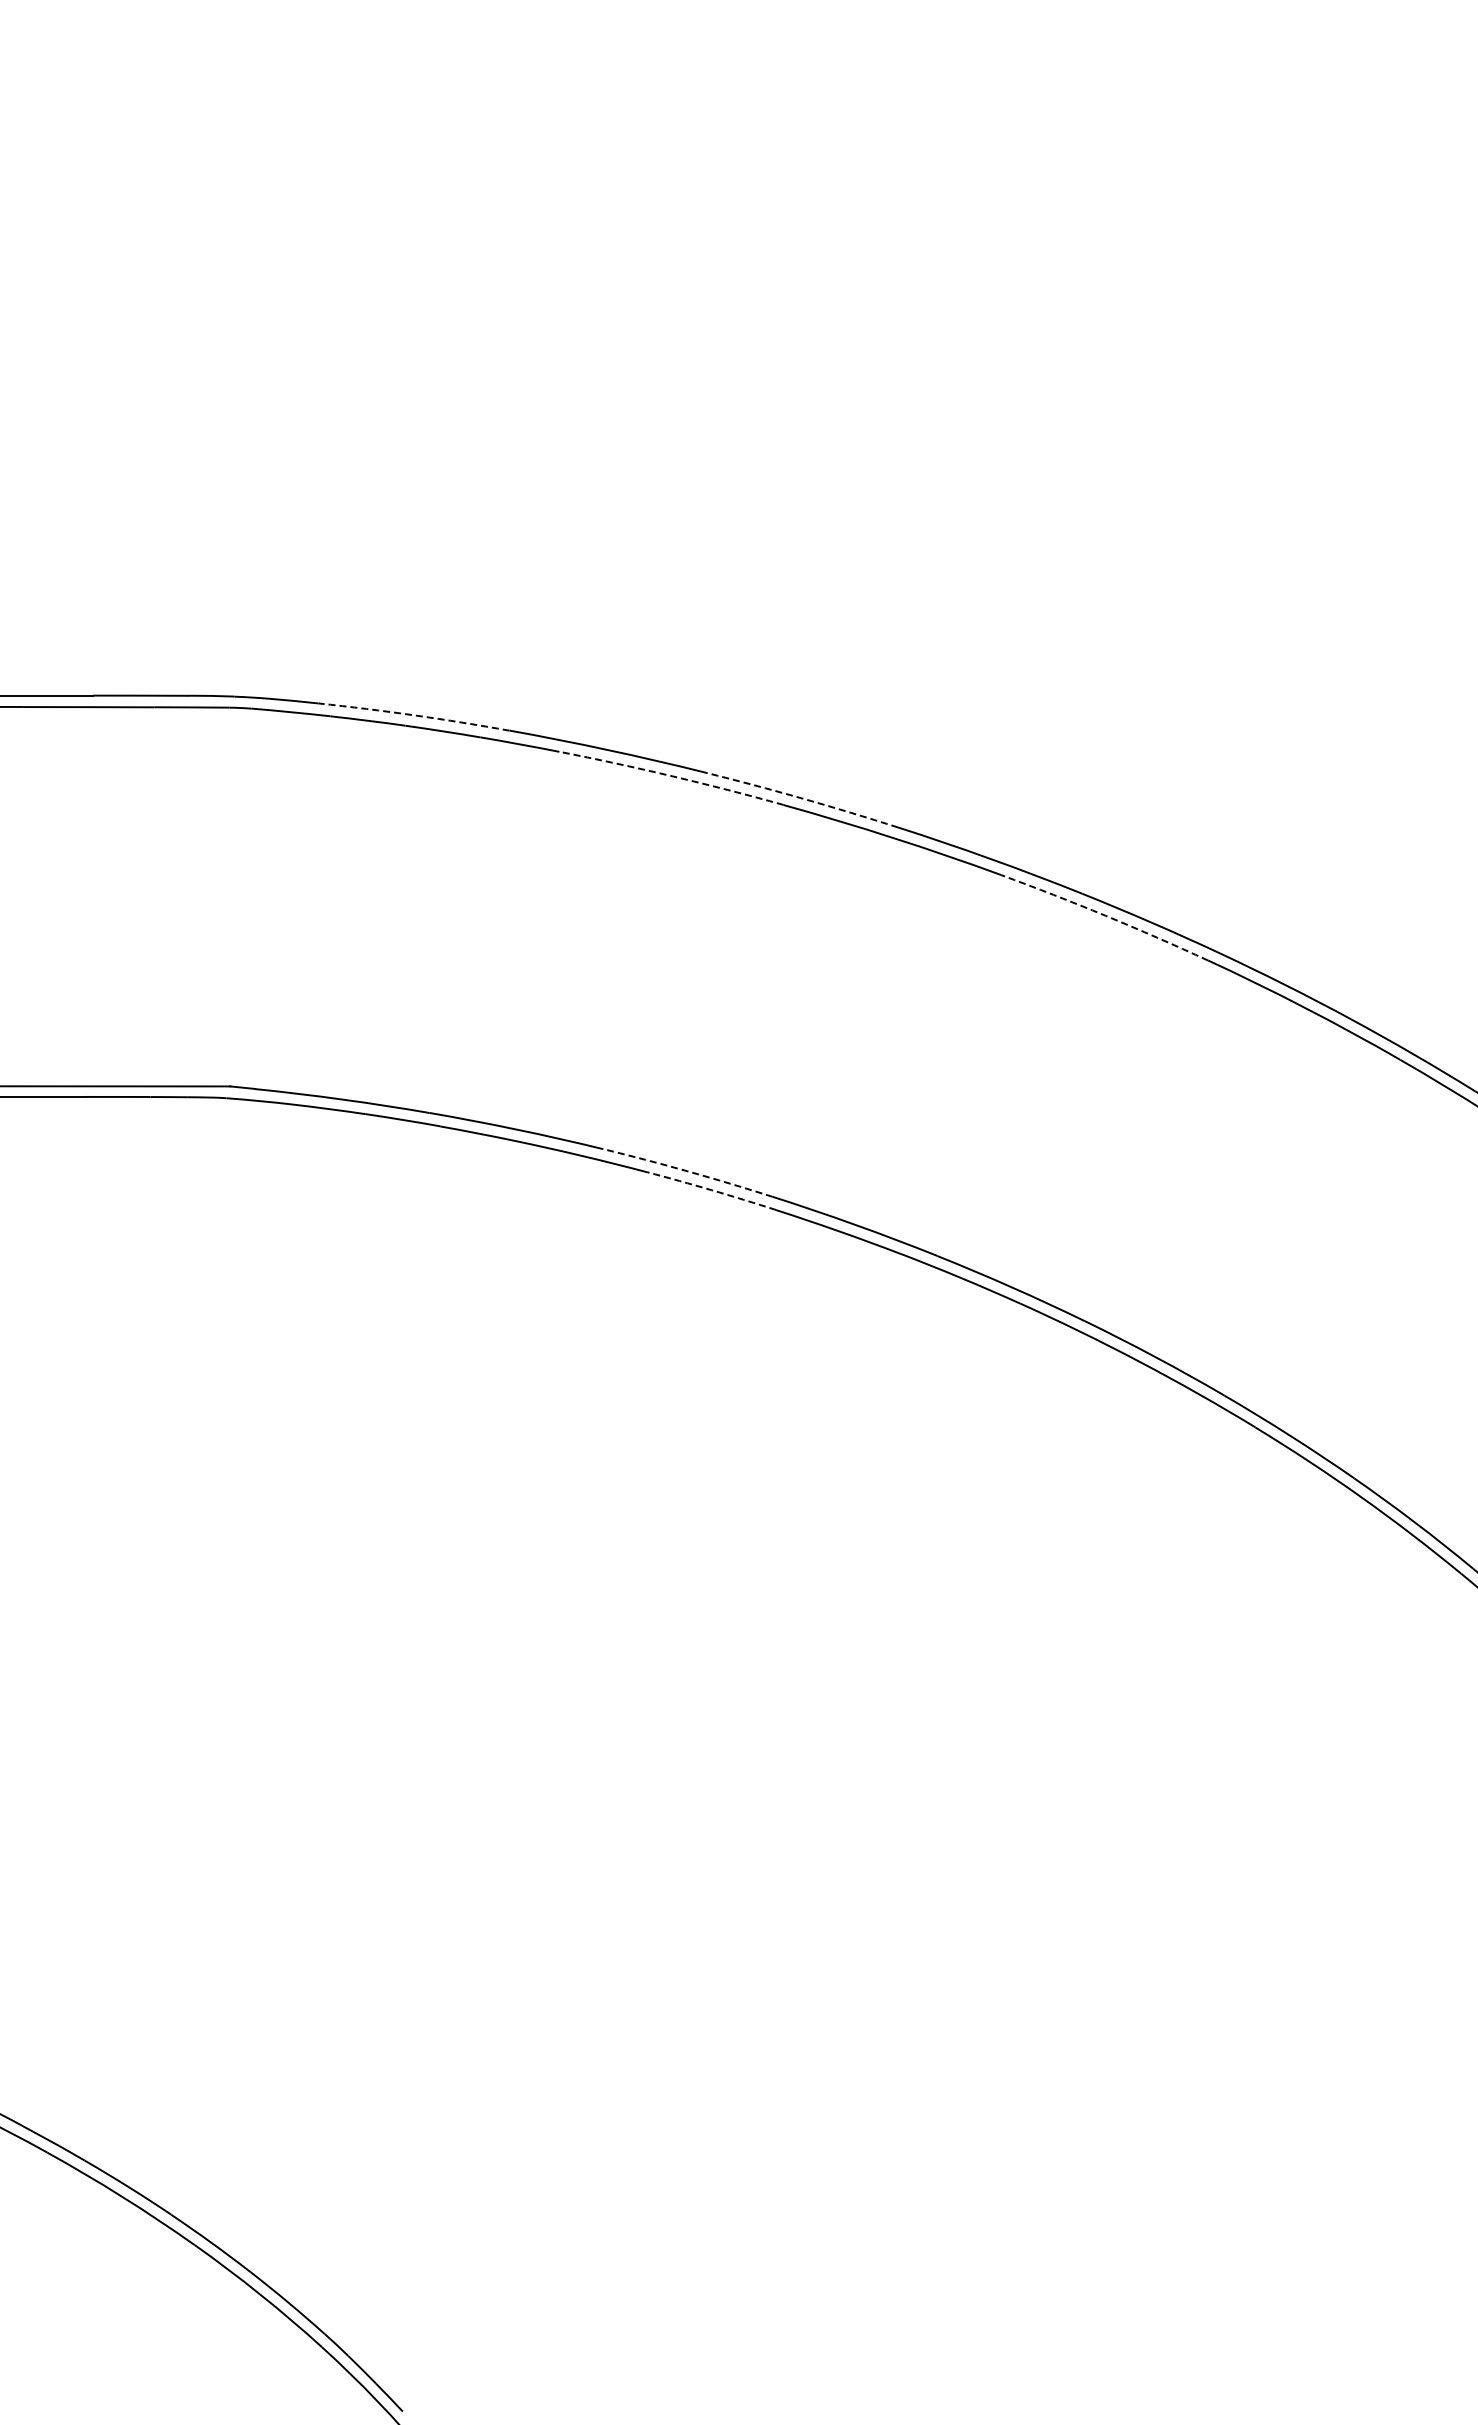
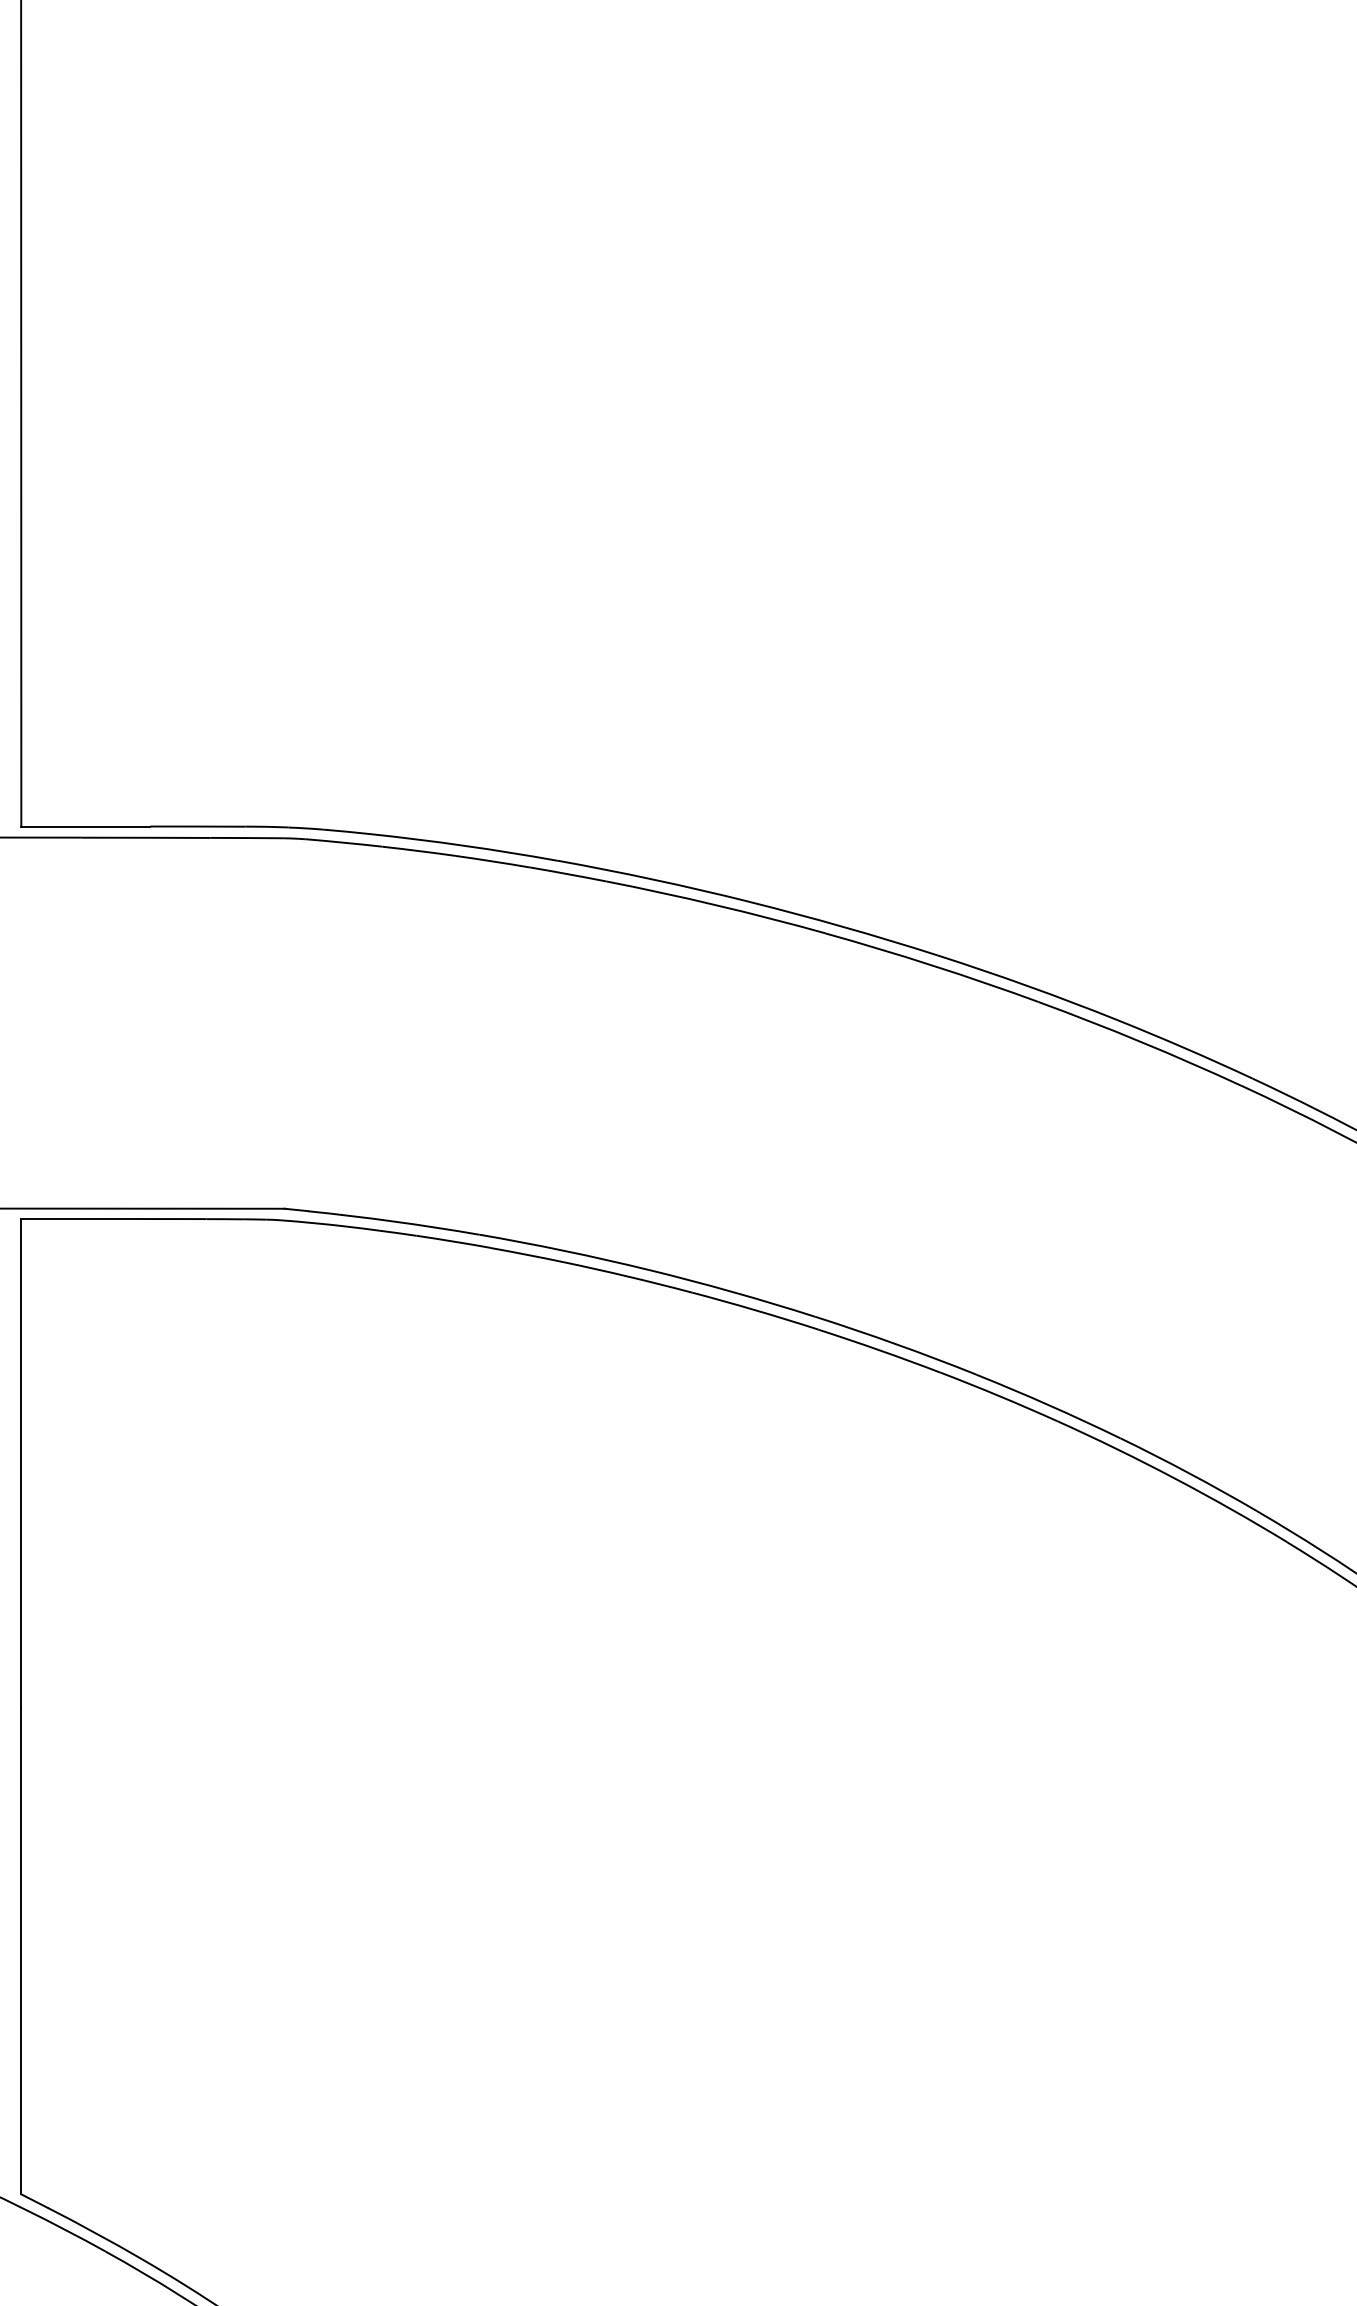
arc: (414, 715) -> (464, 845), dashed -> solid
arc: (672, 776) -> (717, 905), dashed -> solid
arc: (802, 798) -> (844, 927), dashed -> solid
arc: (1105, 915) -> (1140, 1041), dashed -> solid
arc: (688, 1171) -> (732, 1291), dashed -> solid
arc: (711, 1190) -> (755, 1310), dashed -> solid

